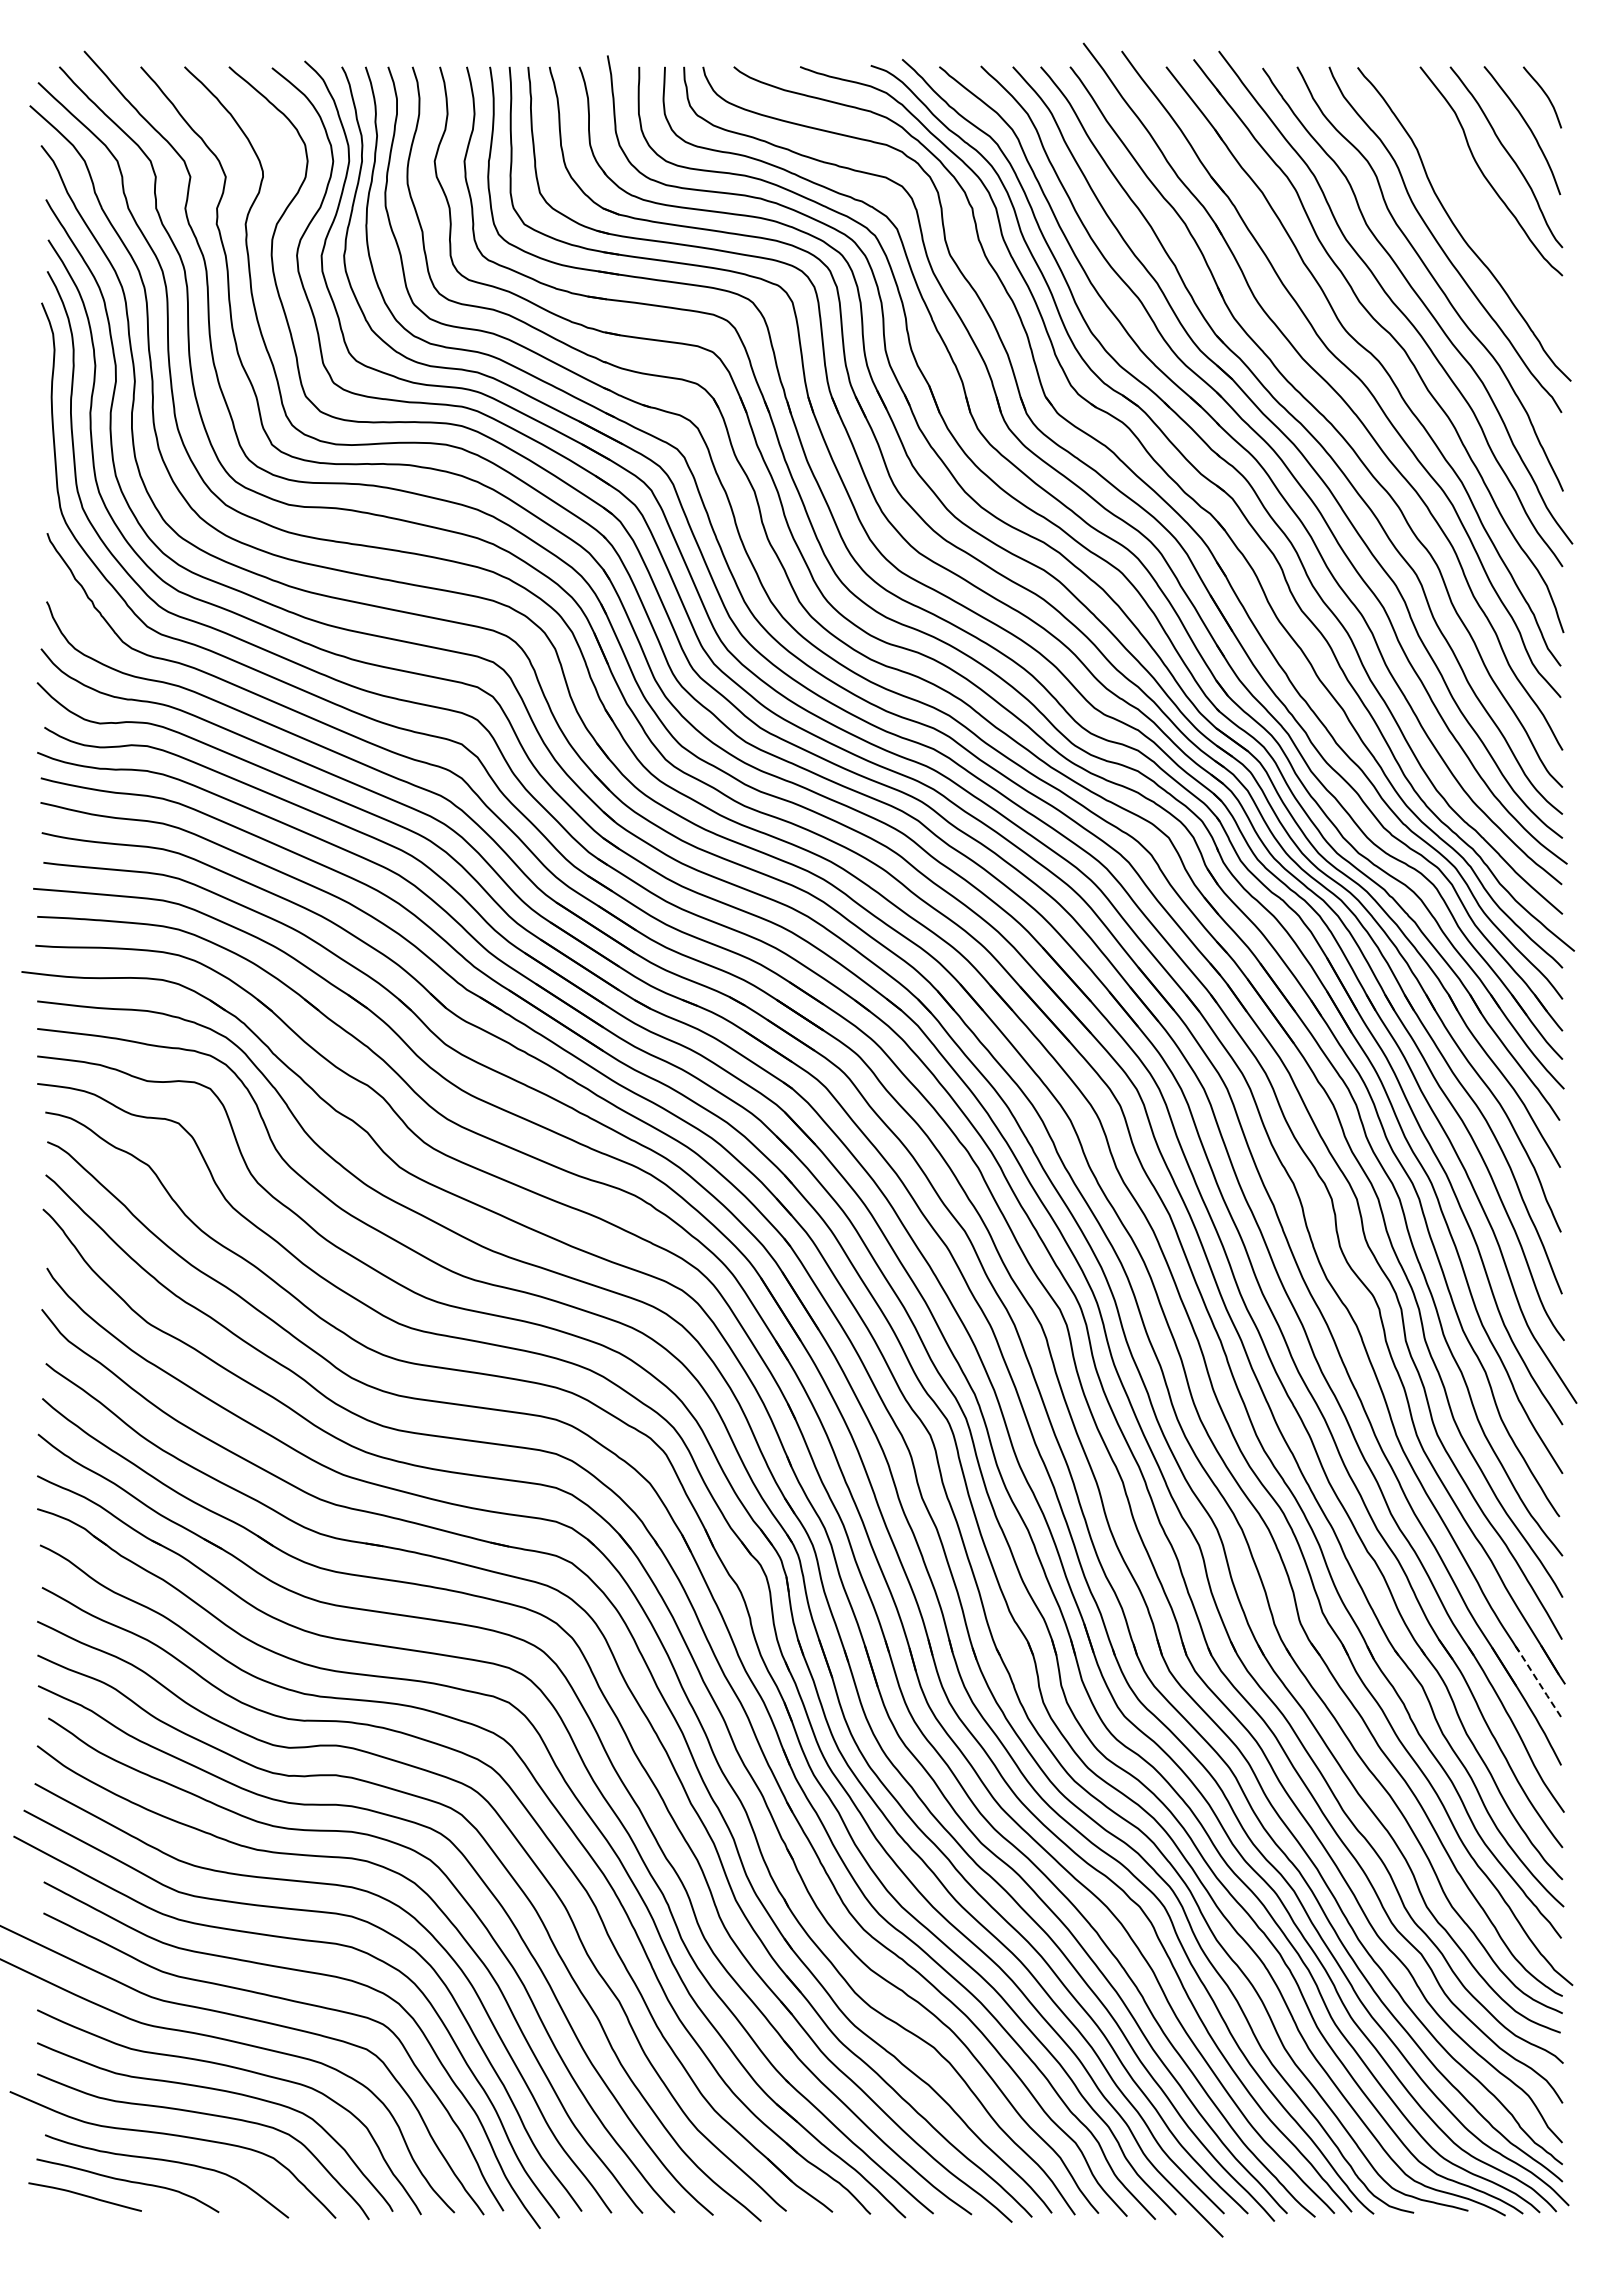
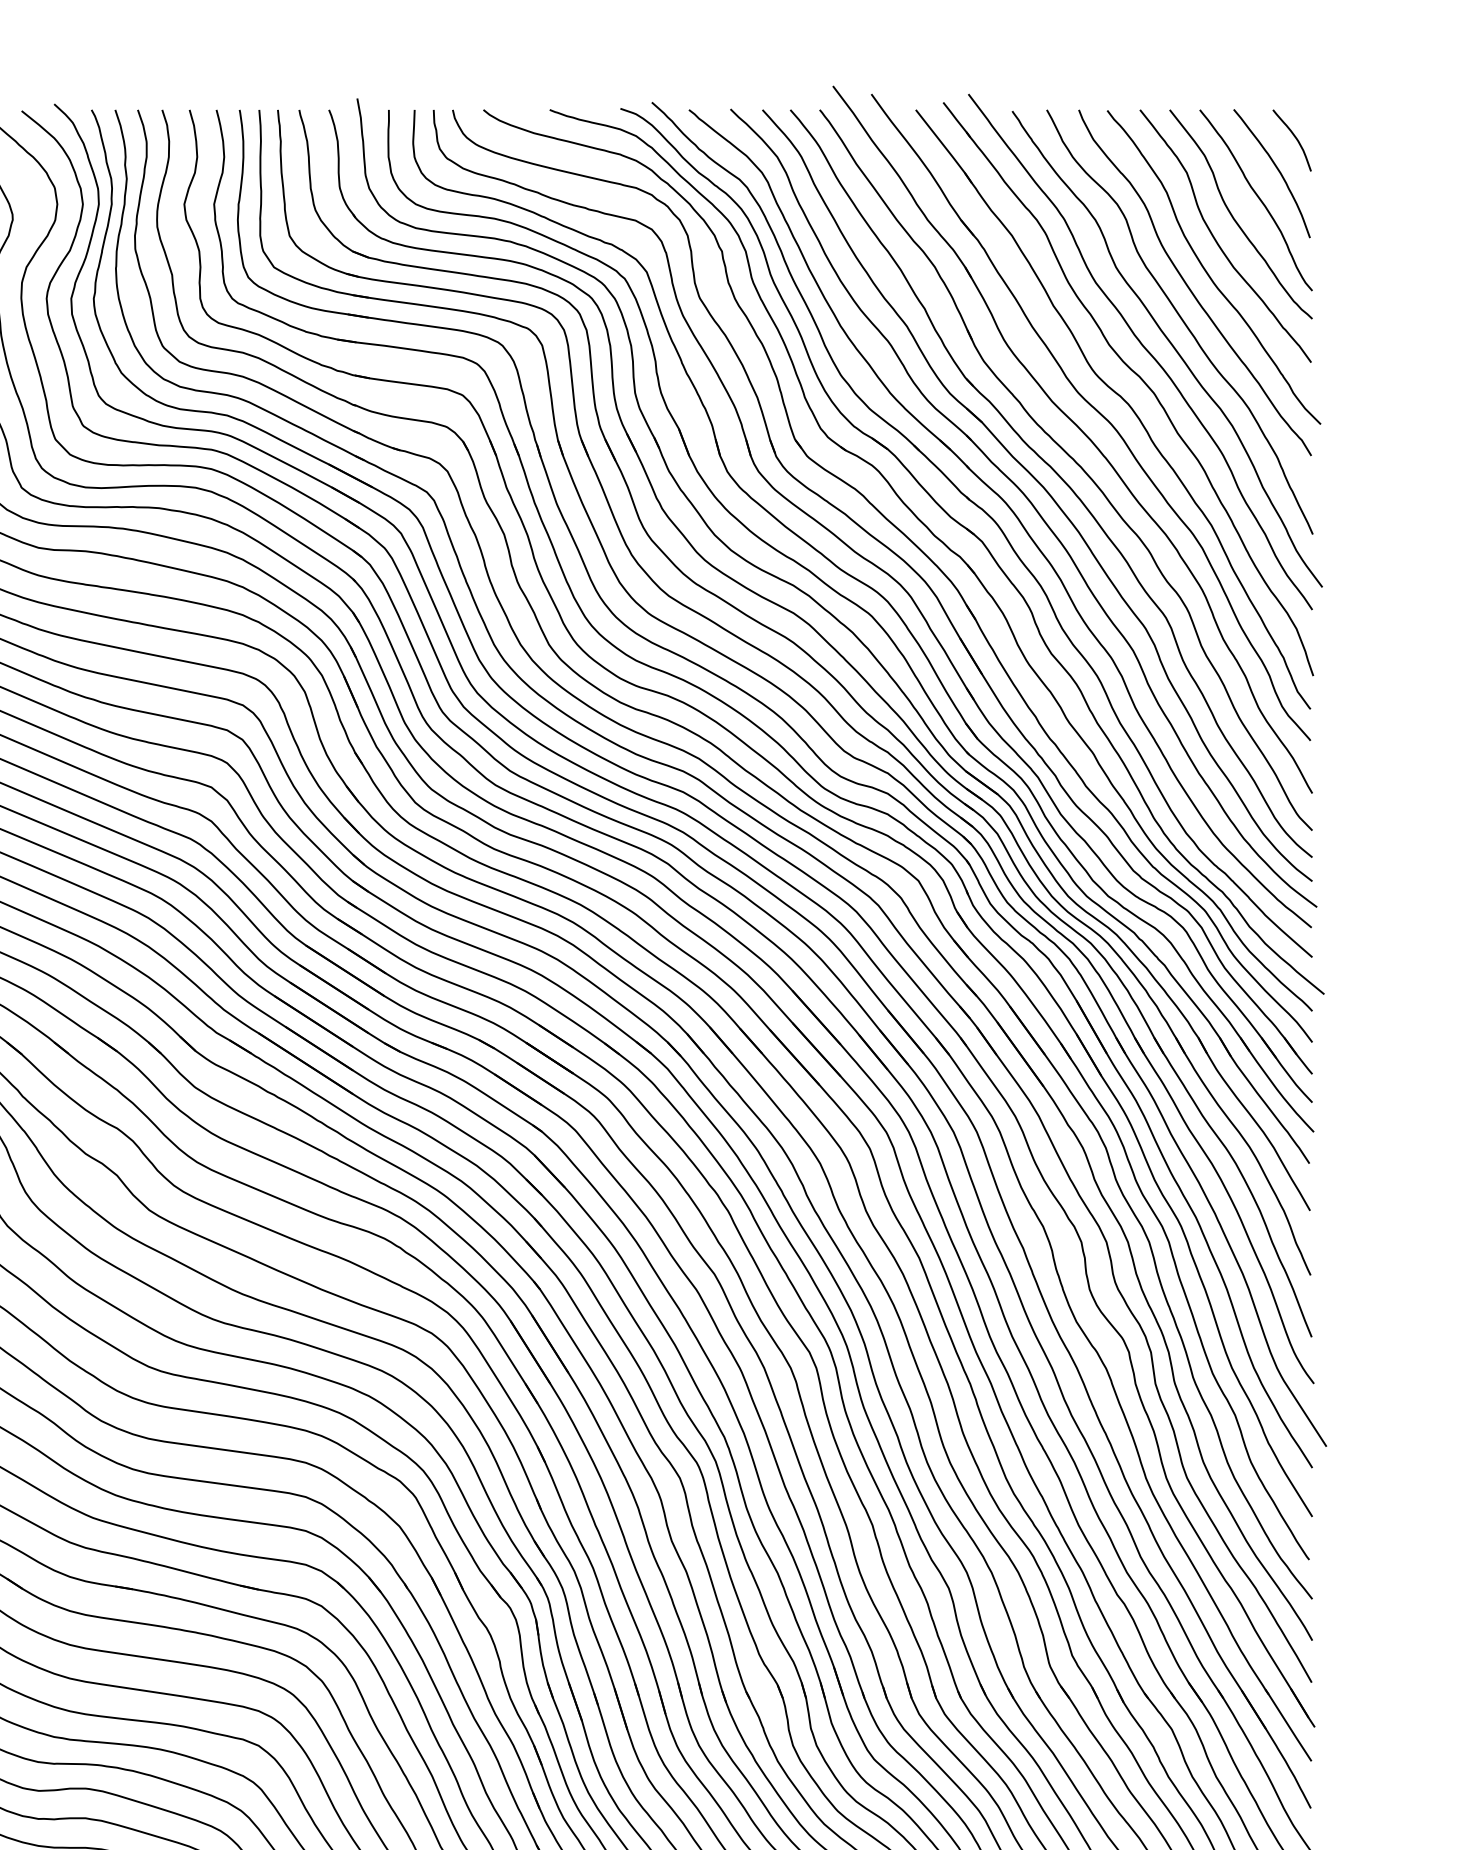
curve: (1467, 197) -> (1217, 240), added
line: (1539, 1682) -> (1289, 1725), dashed -> solid

